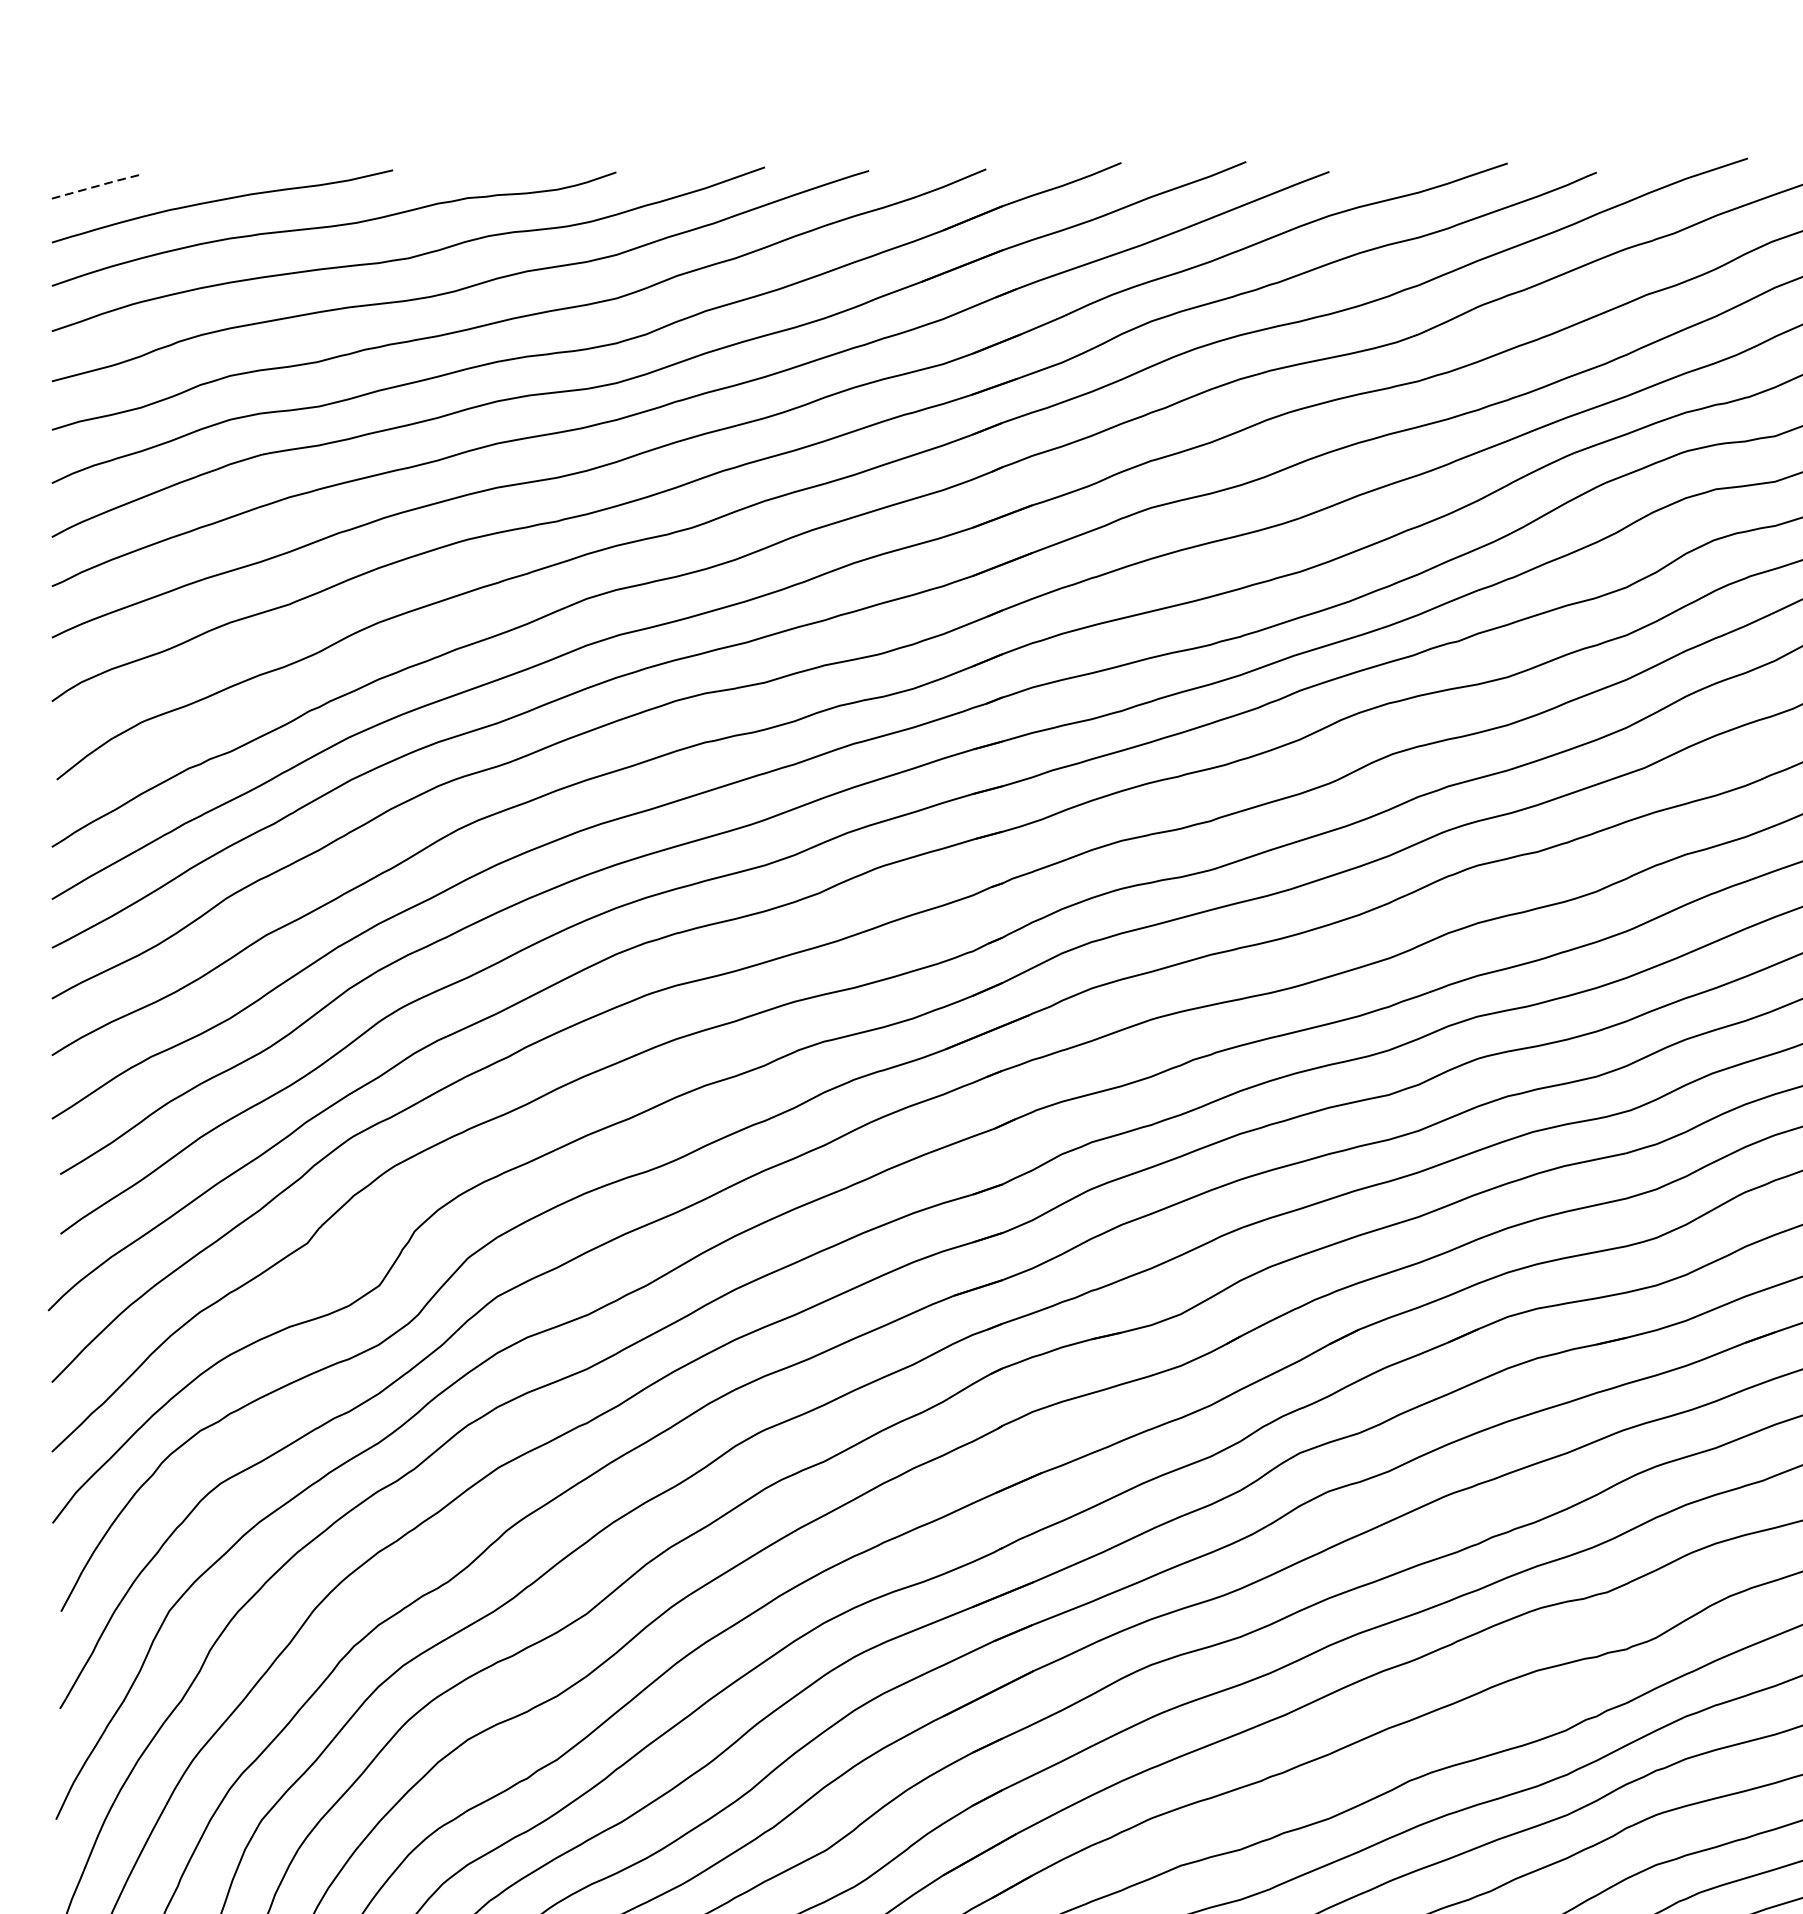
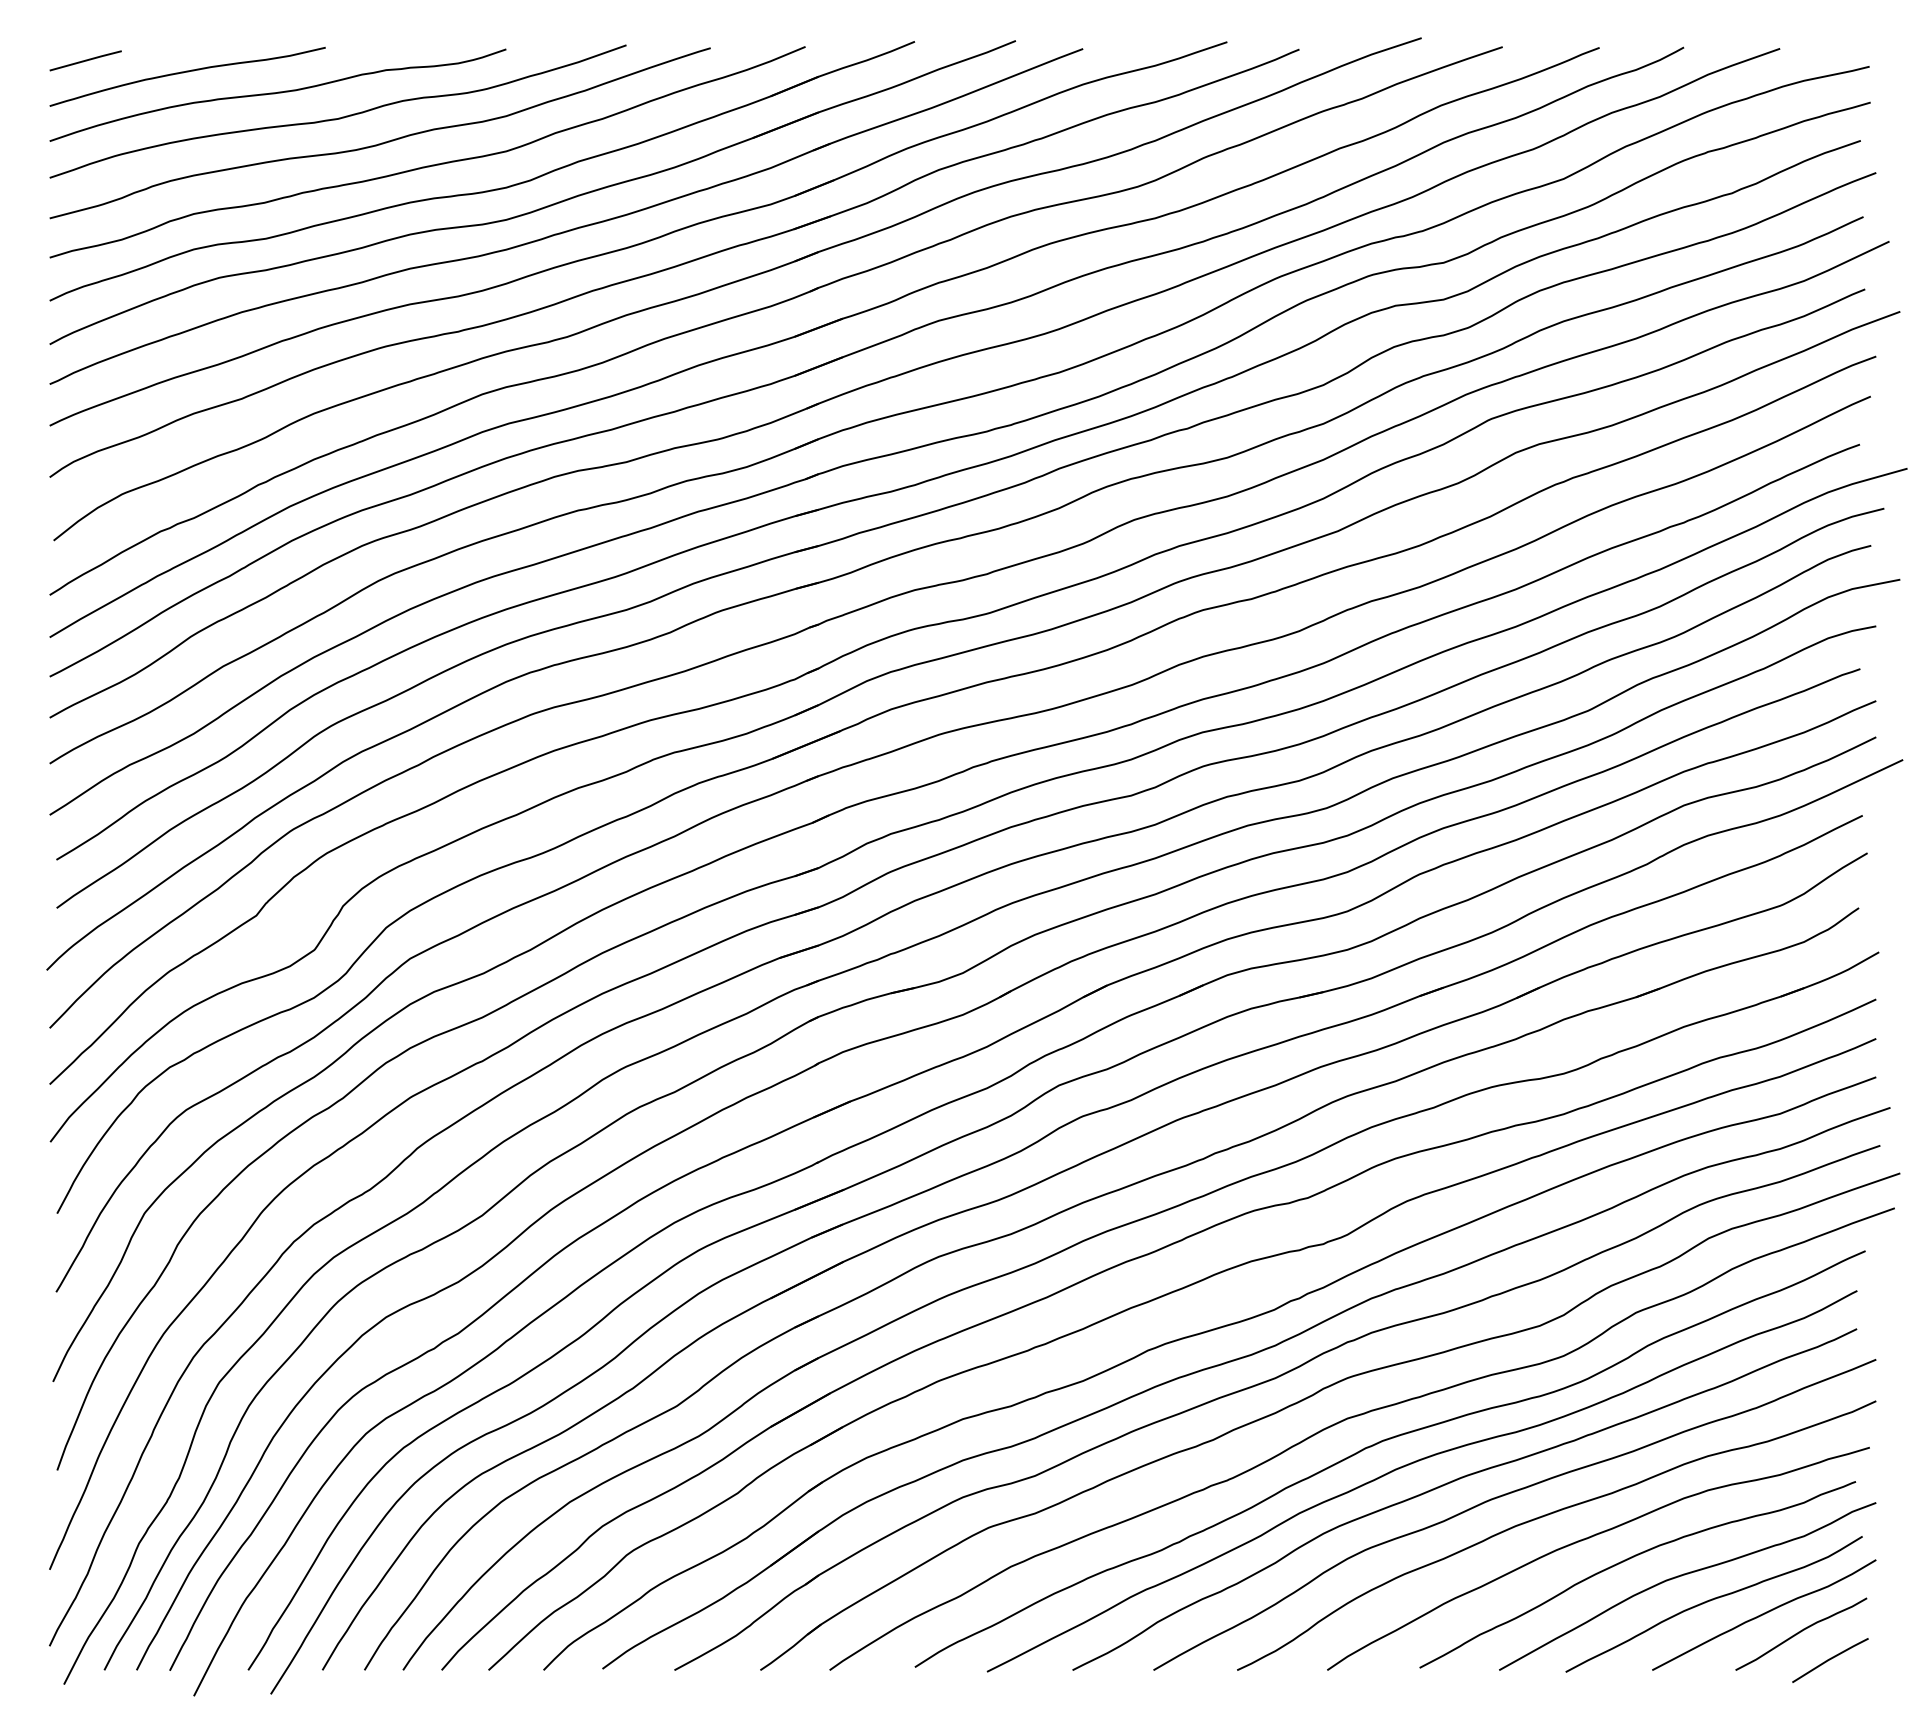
line: (97, 186) -> (86, 60), dashed -> solid

